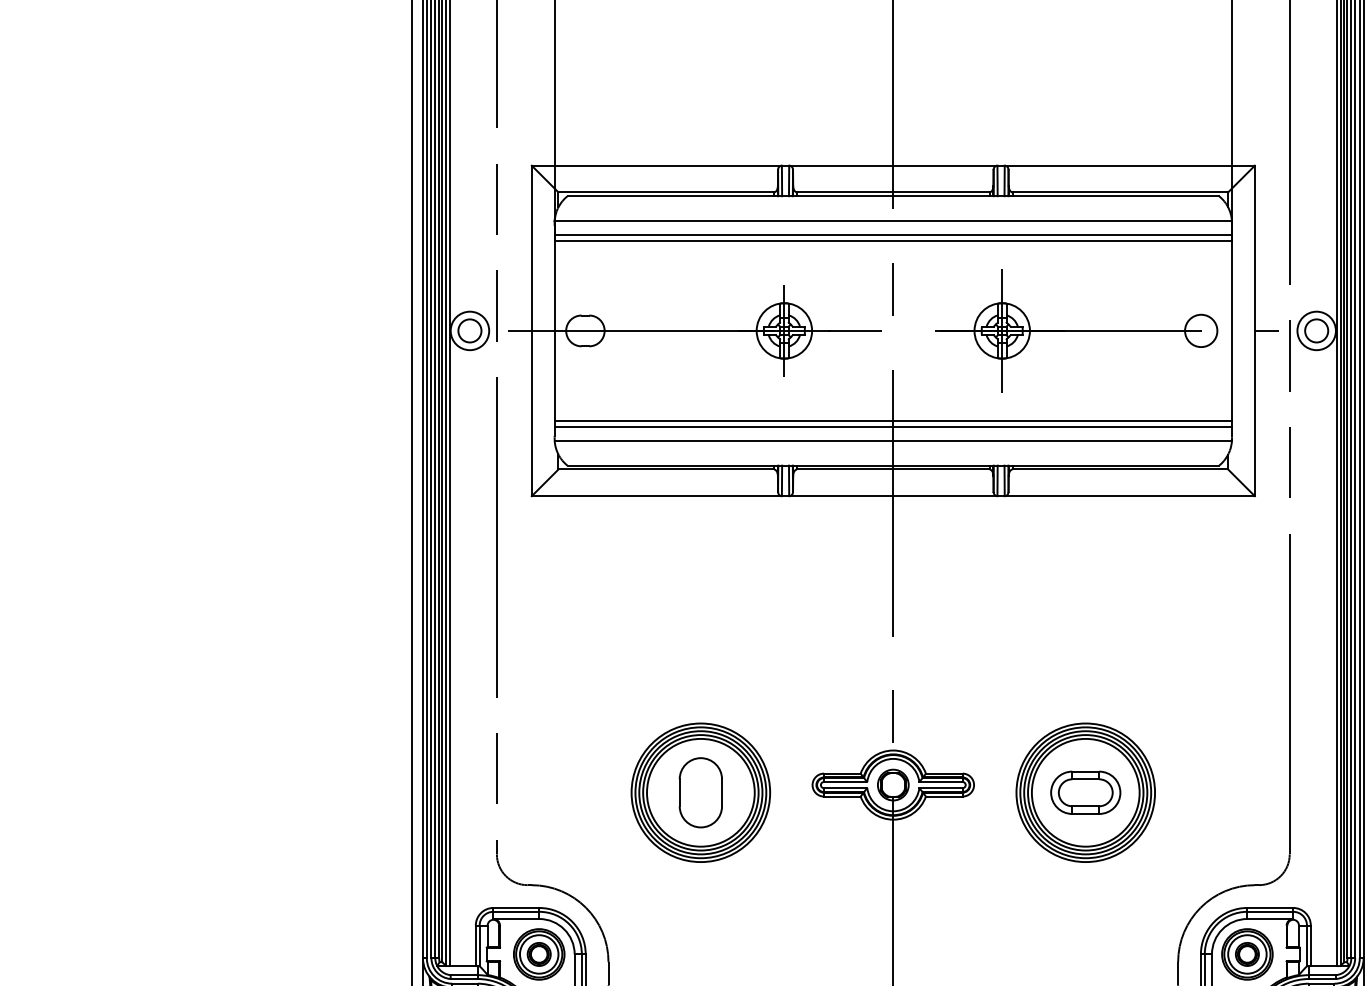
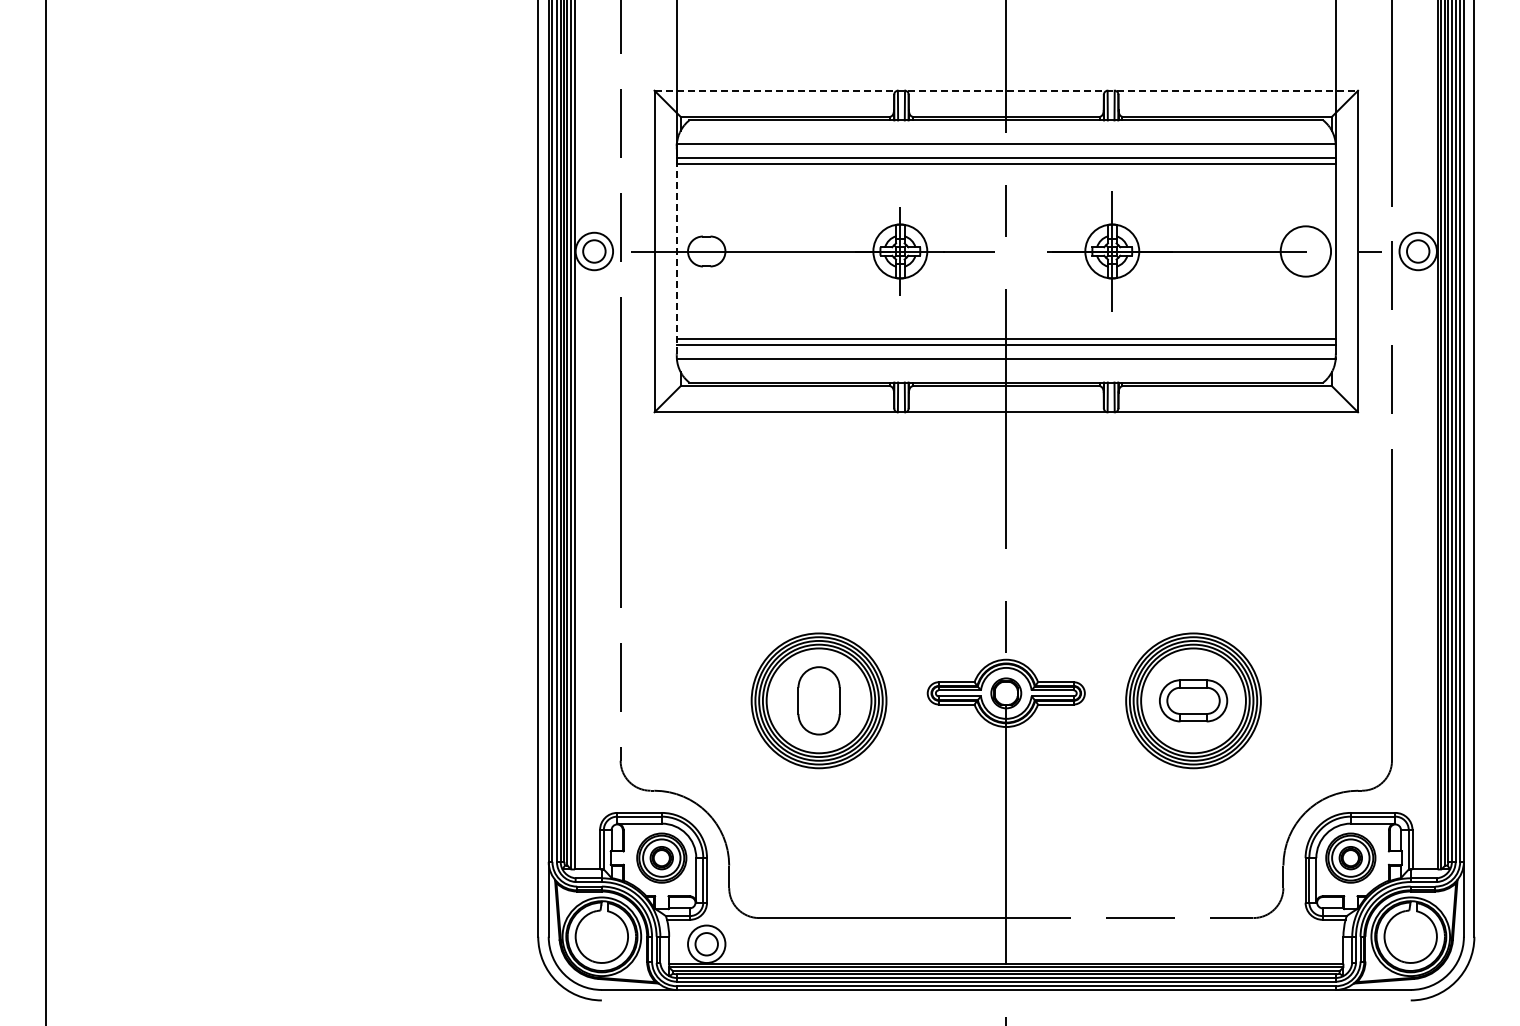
line: (893, 165) -> (1006, 90), solid -> dashed
line: (554, 330) -> (676, 251), solid -> dashed
circle: (1200, 330) -> (1305, 251), size x1.6

